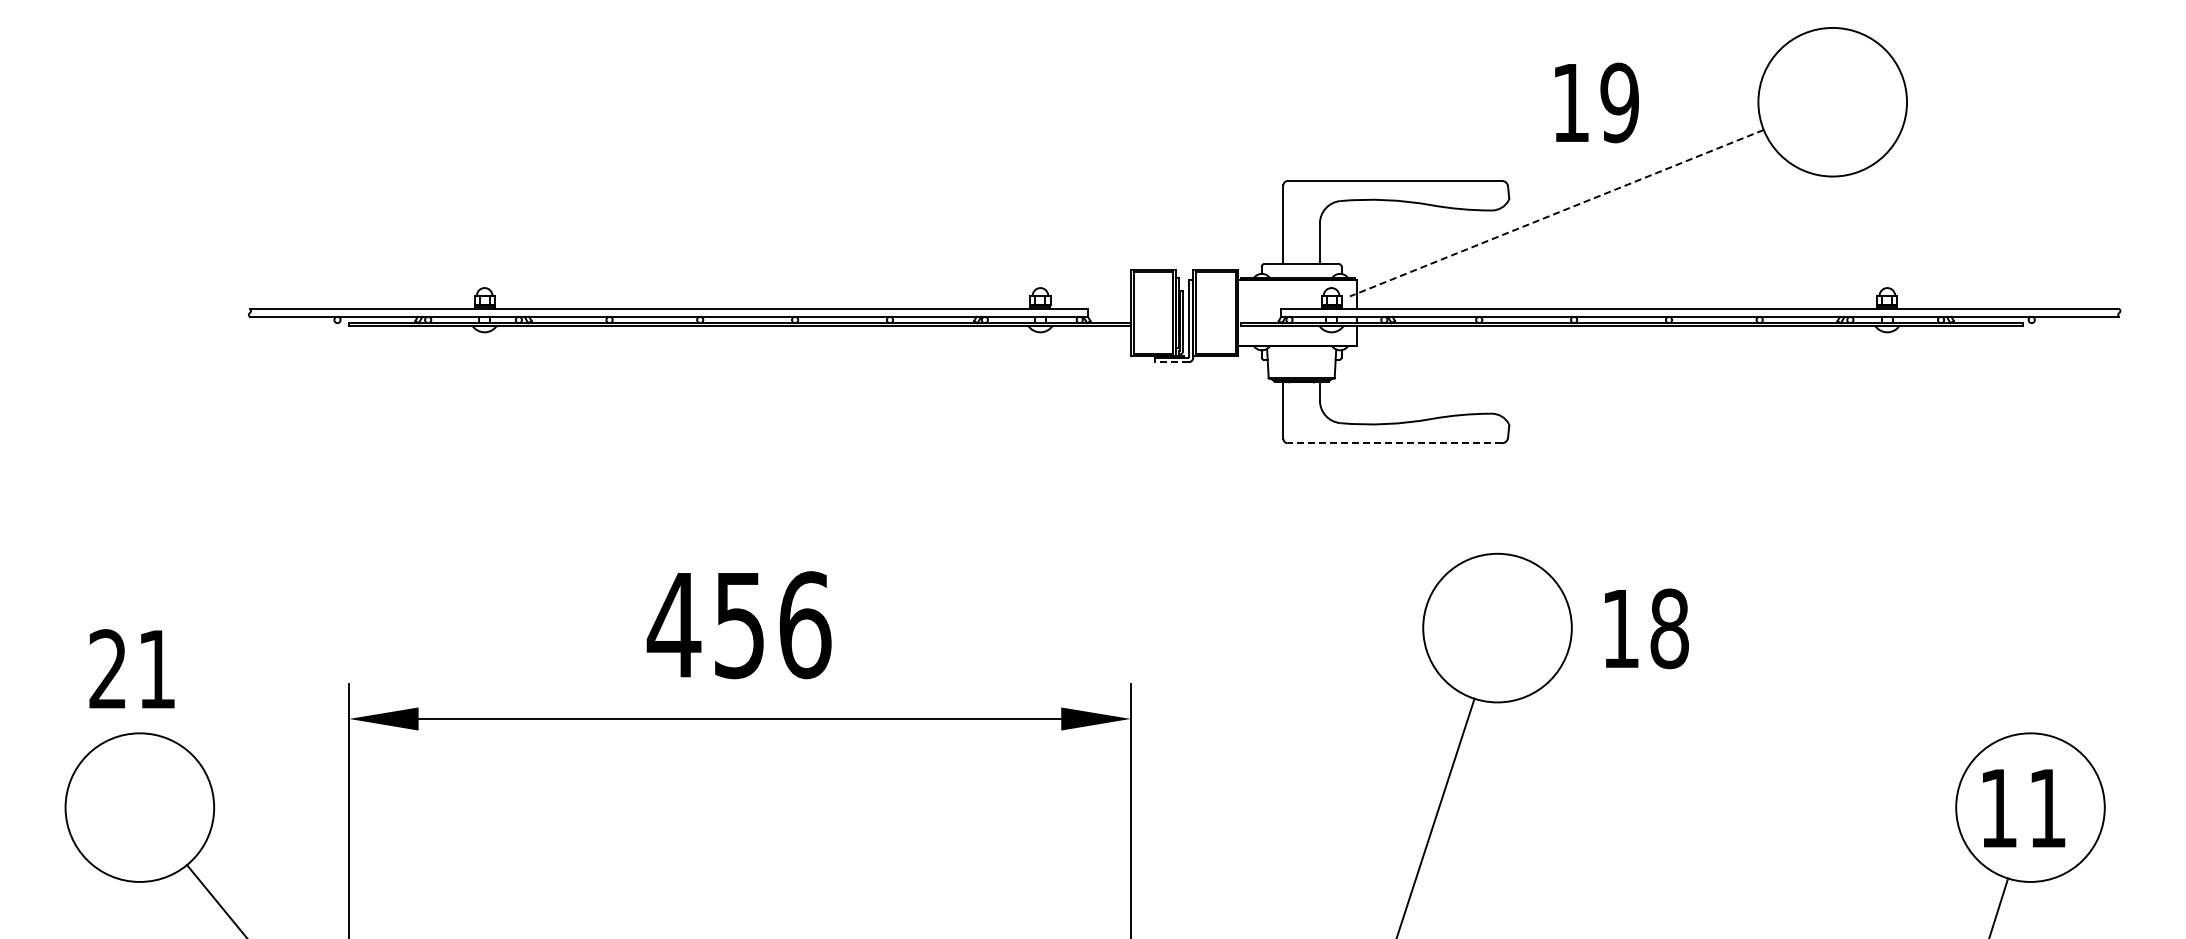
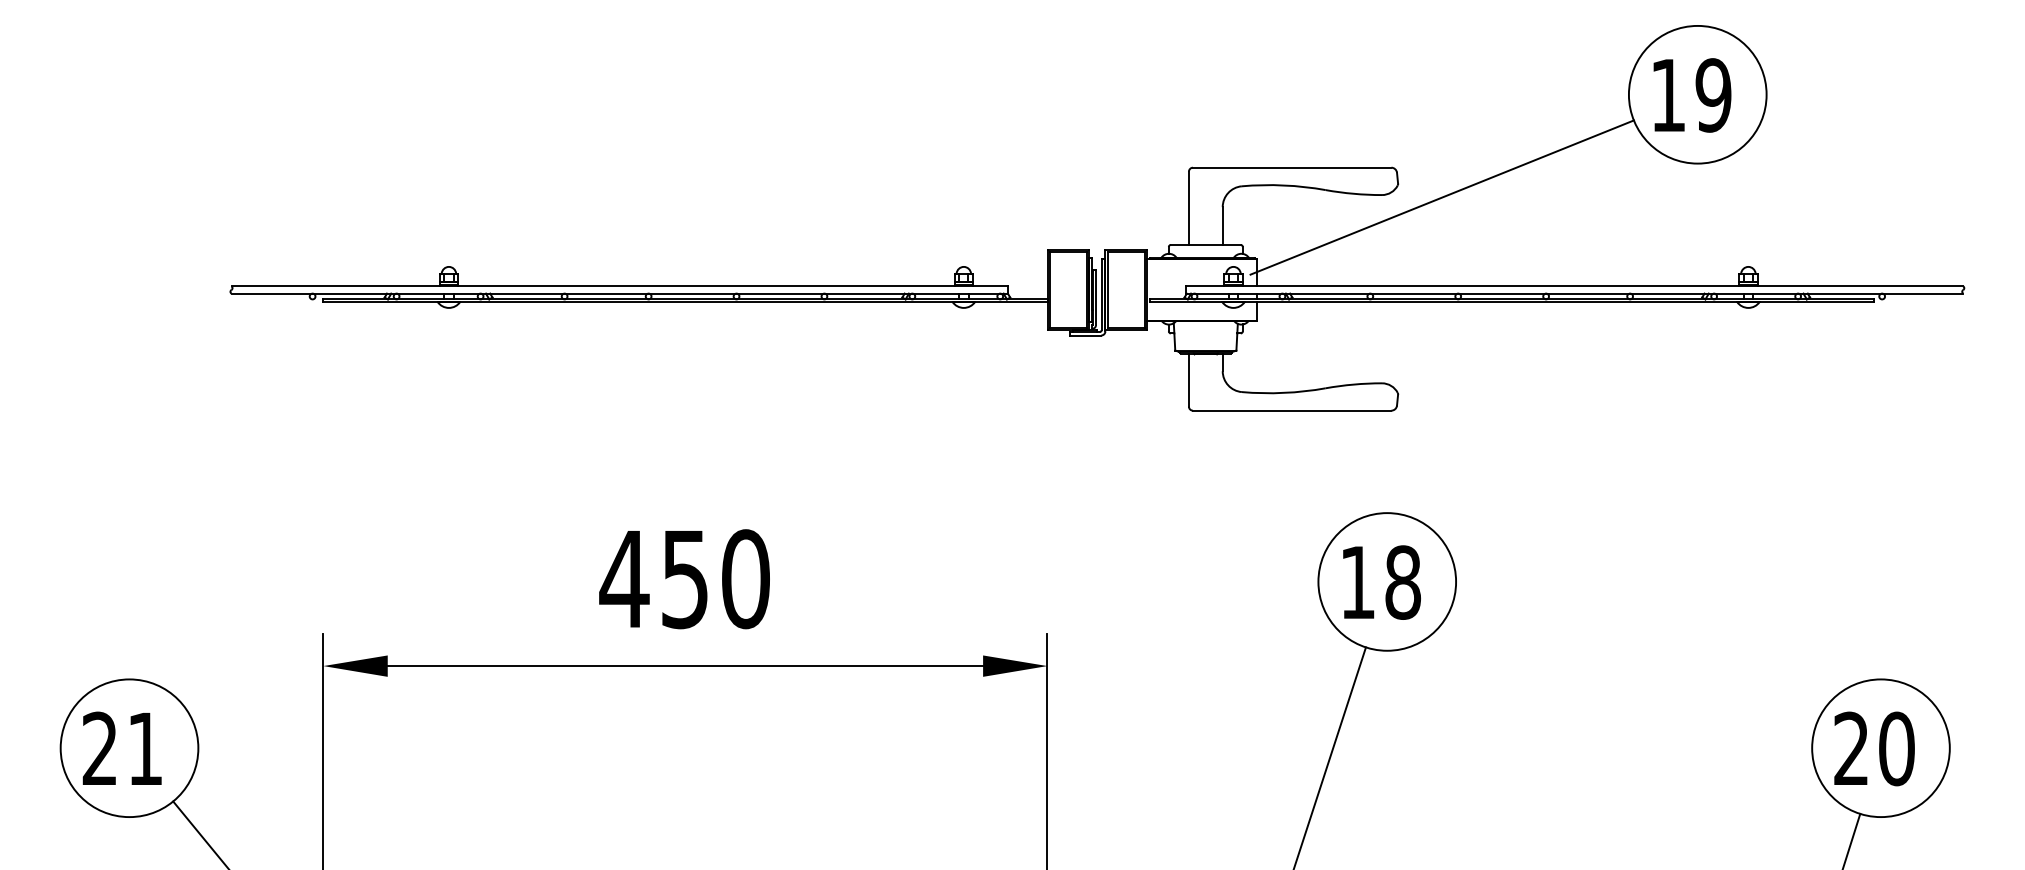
text: (1596, 102) -> (1692, 95), moved
line: (1556, 213) -> (1441, 197), dashed -> solid
line: (1171, 362) -> (1085, 335), dashed -> solid
line: (1394, 443) -> (1291, 410), dashed -> solid
text: (805, 625) -> (746, 579), 456 -> 450
text: (1646, 628) -> (1381, 582), moved
text: (131, 668) -> (121, 748), moved
text: (2023, 808) -> (1874, 749), 11 -> 20

